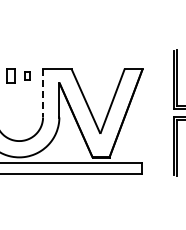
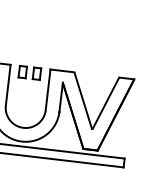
part: (27, 75) -> (36, 73), size x1.67
line: (43, 93) -> (48, 90), dashed -> solid

